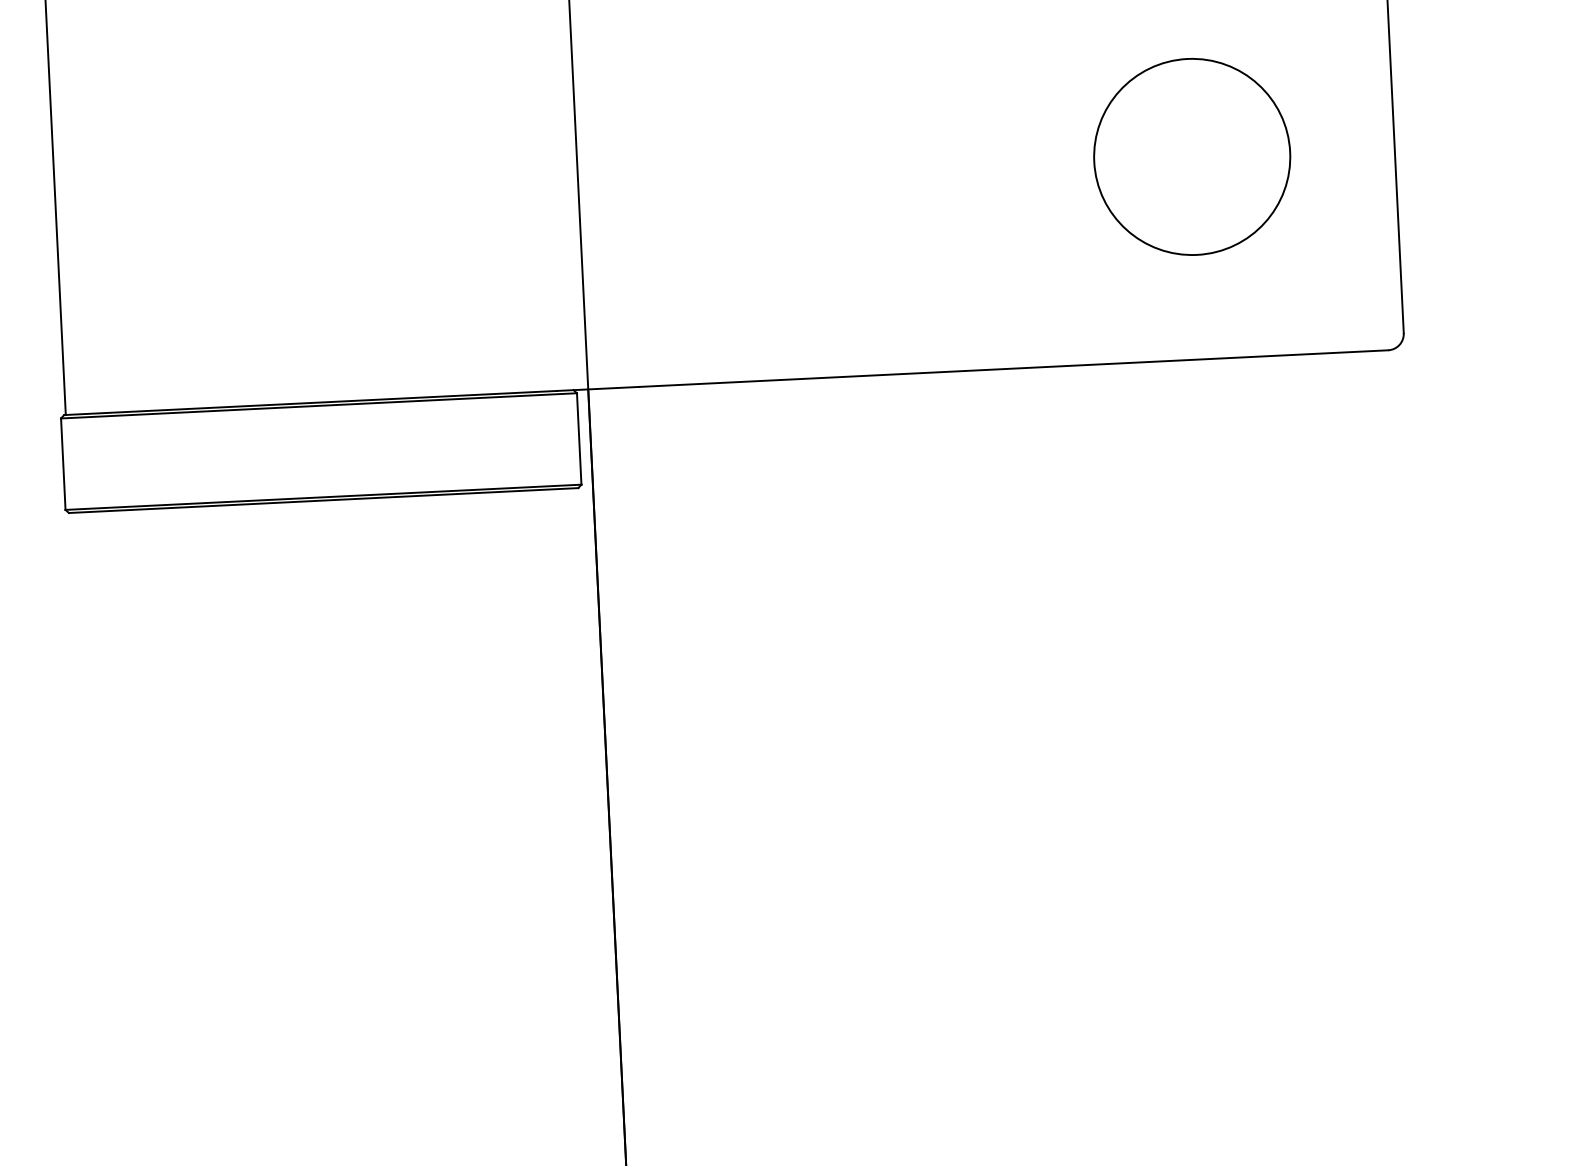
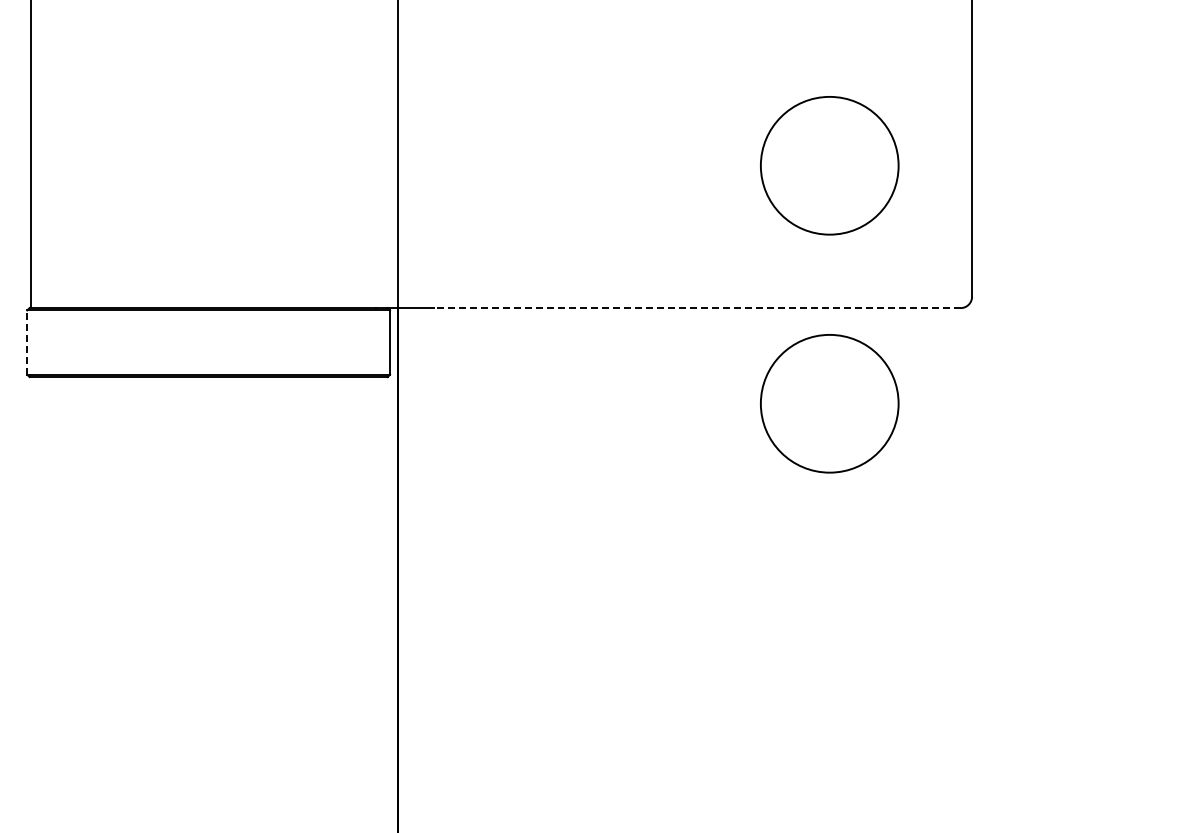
line: (1012, 369) -> (696, 308), solid -> dashed
line: (63, 464) -> (27, 342), solid -> dashed
circle: (1208, 495) -> (829, 403), added

